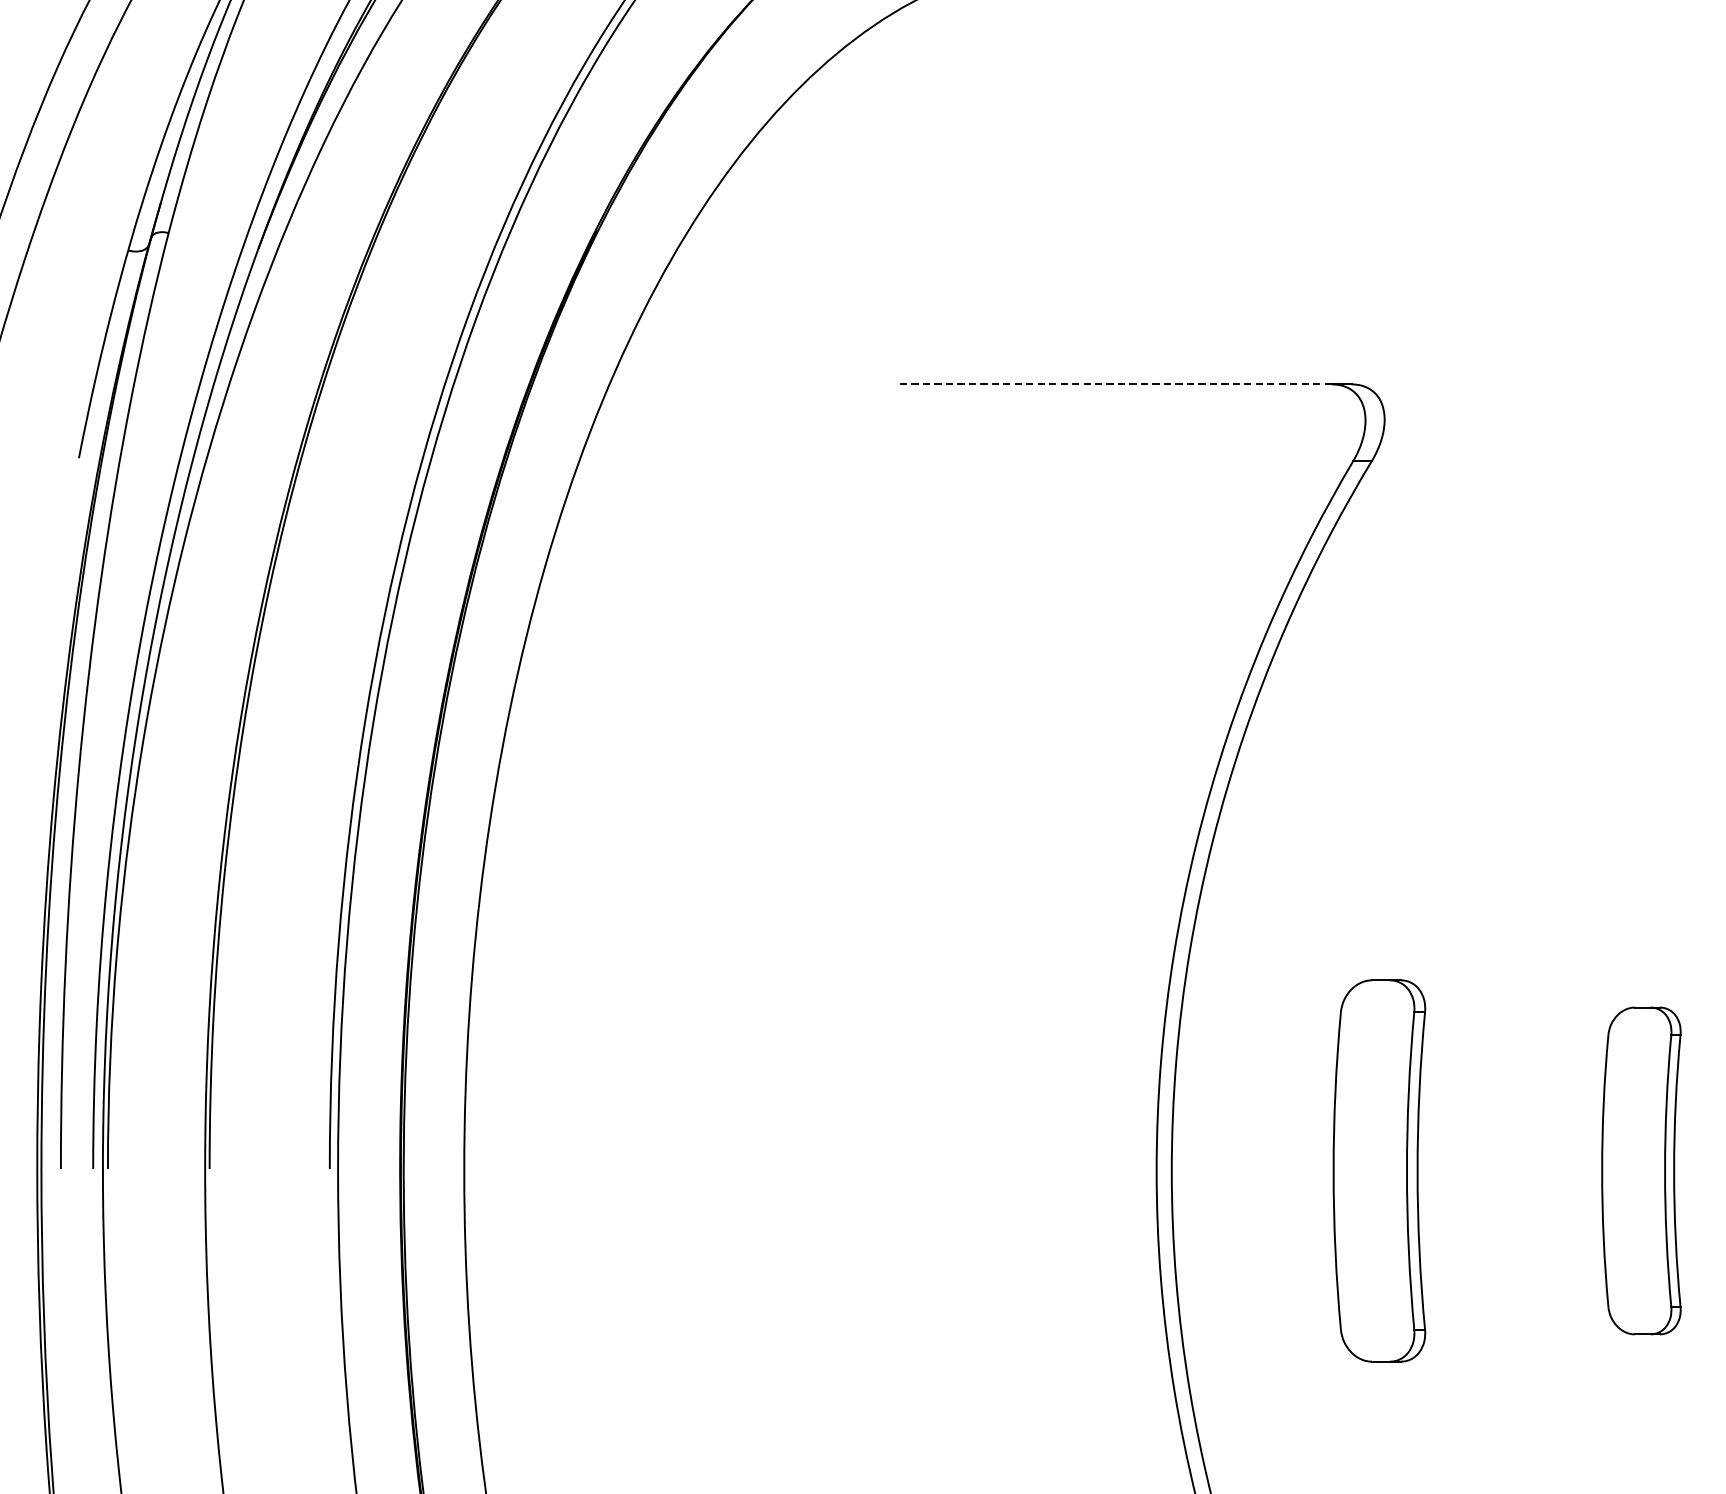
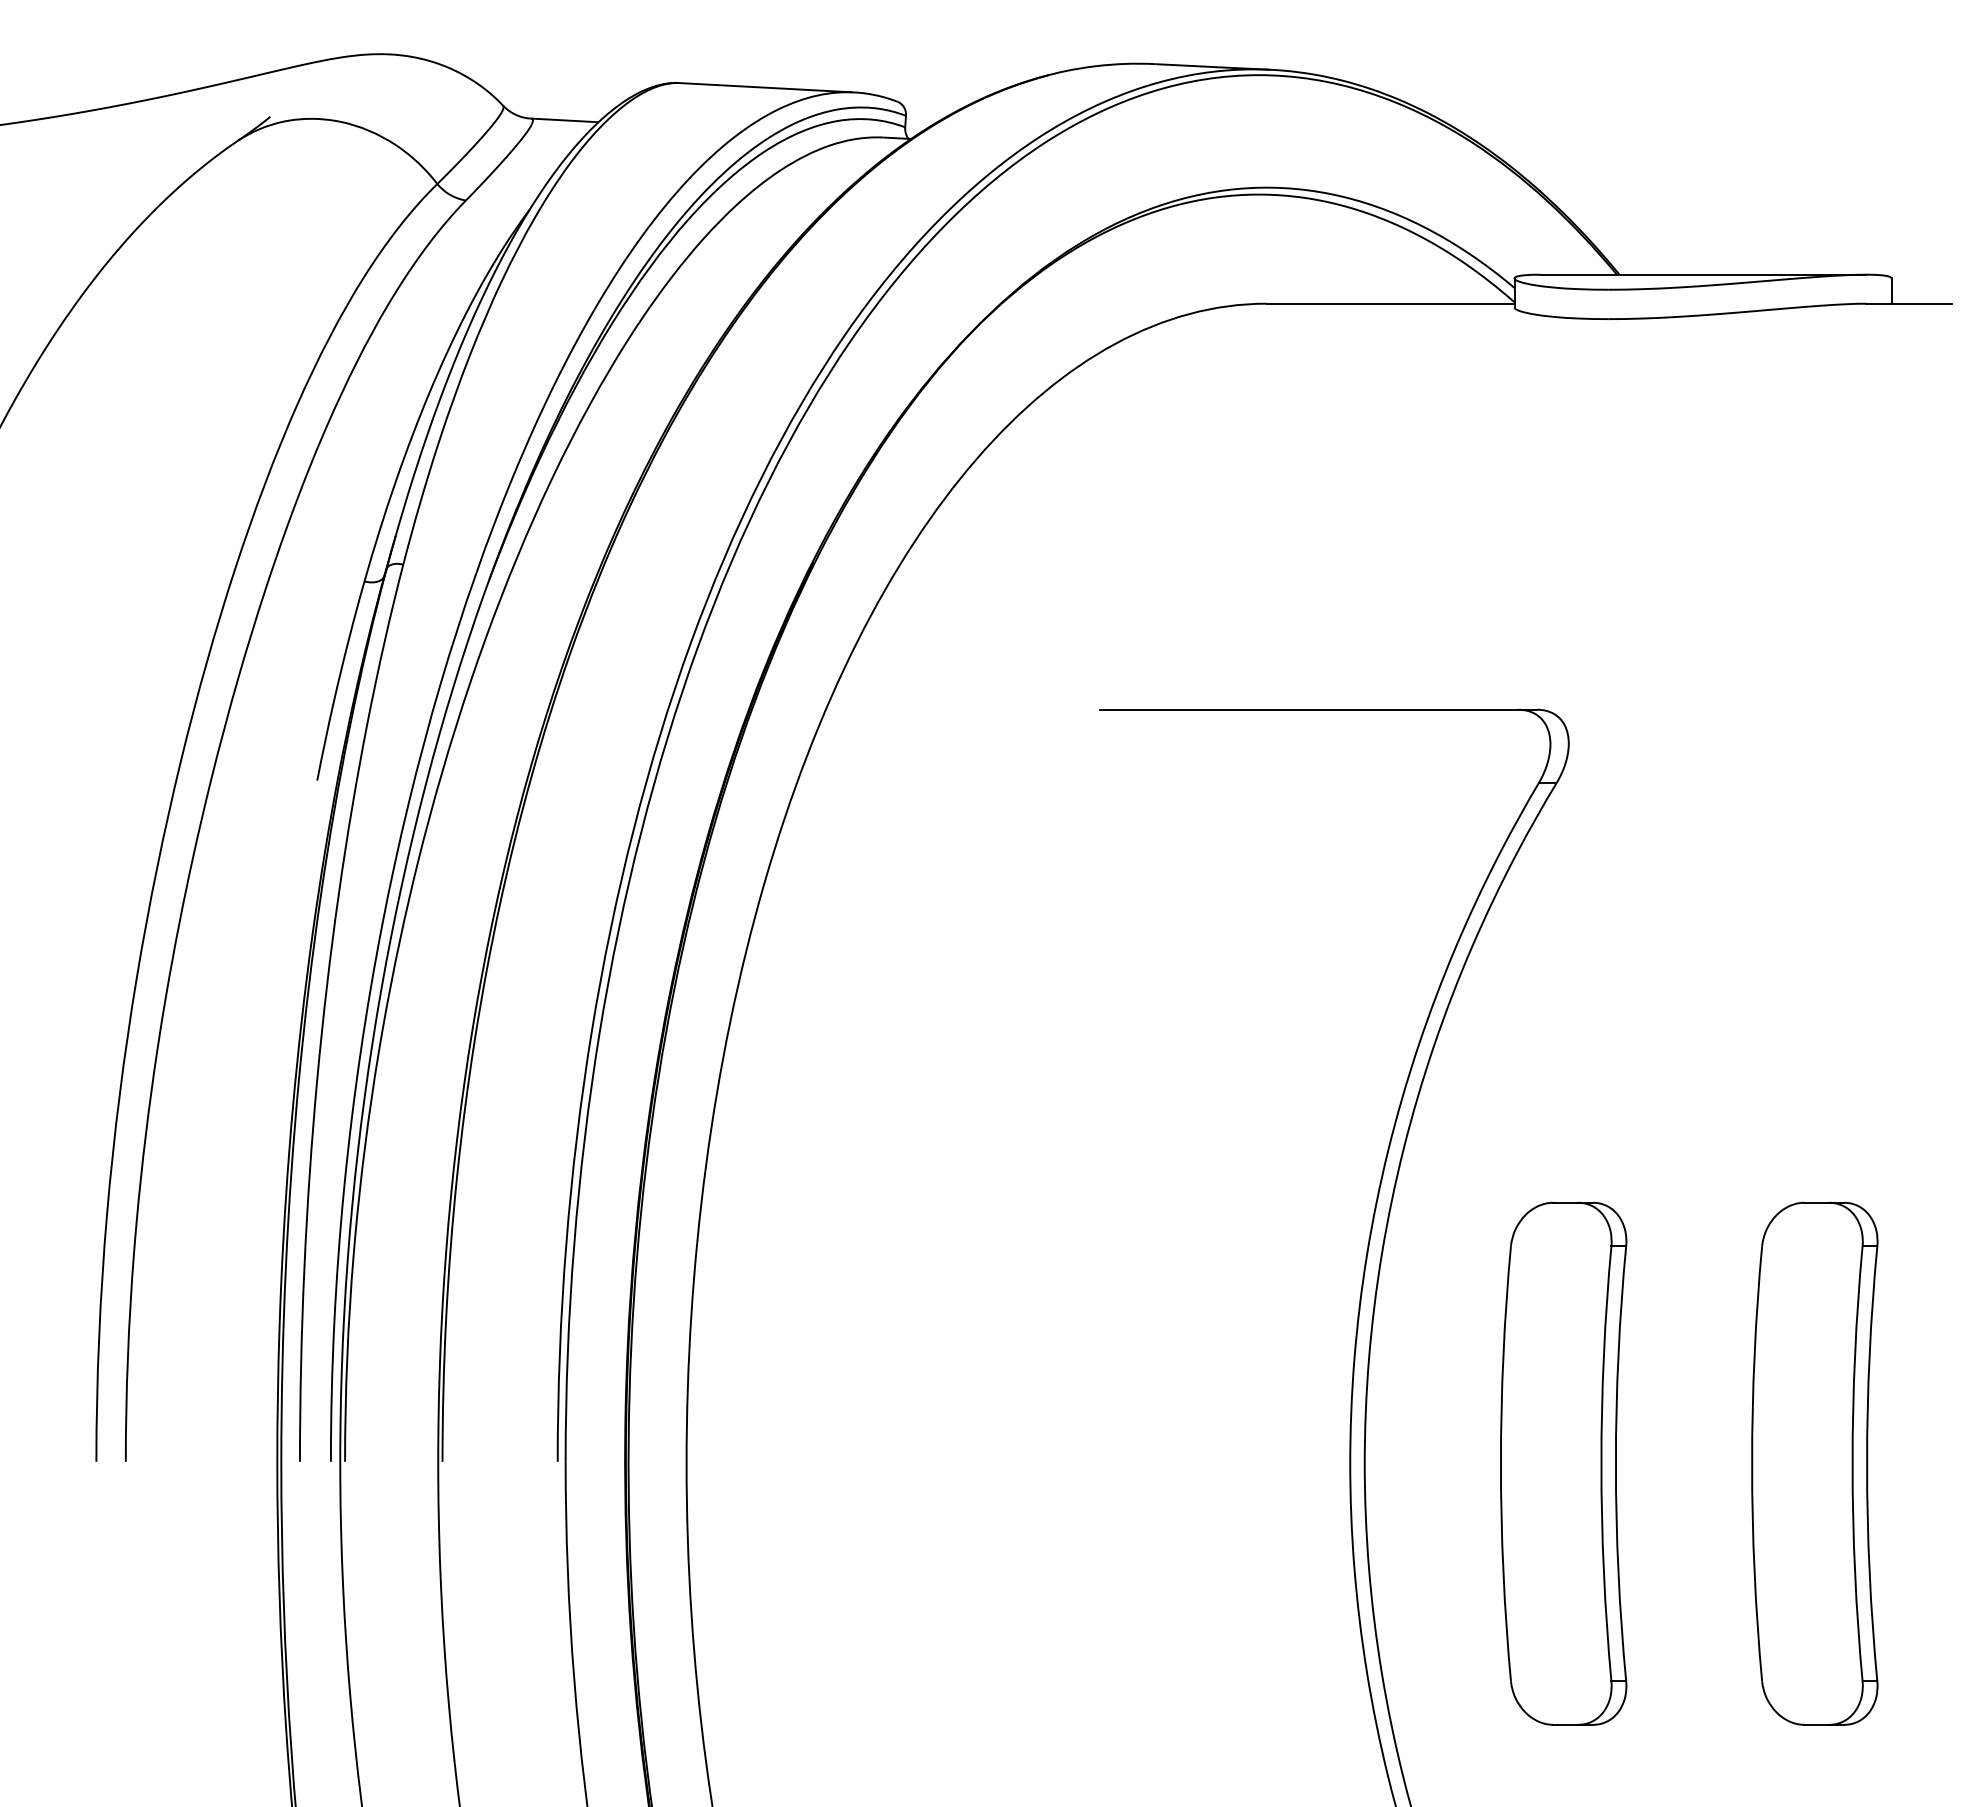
line: (1114, 384) -> (1309, 709), dashed -> solid
part: (1379, 1170) -> (1563, 1463), size x1.43
part: (1641, 1170) -> (1814, 1463), size x1.67

